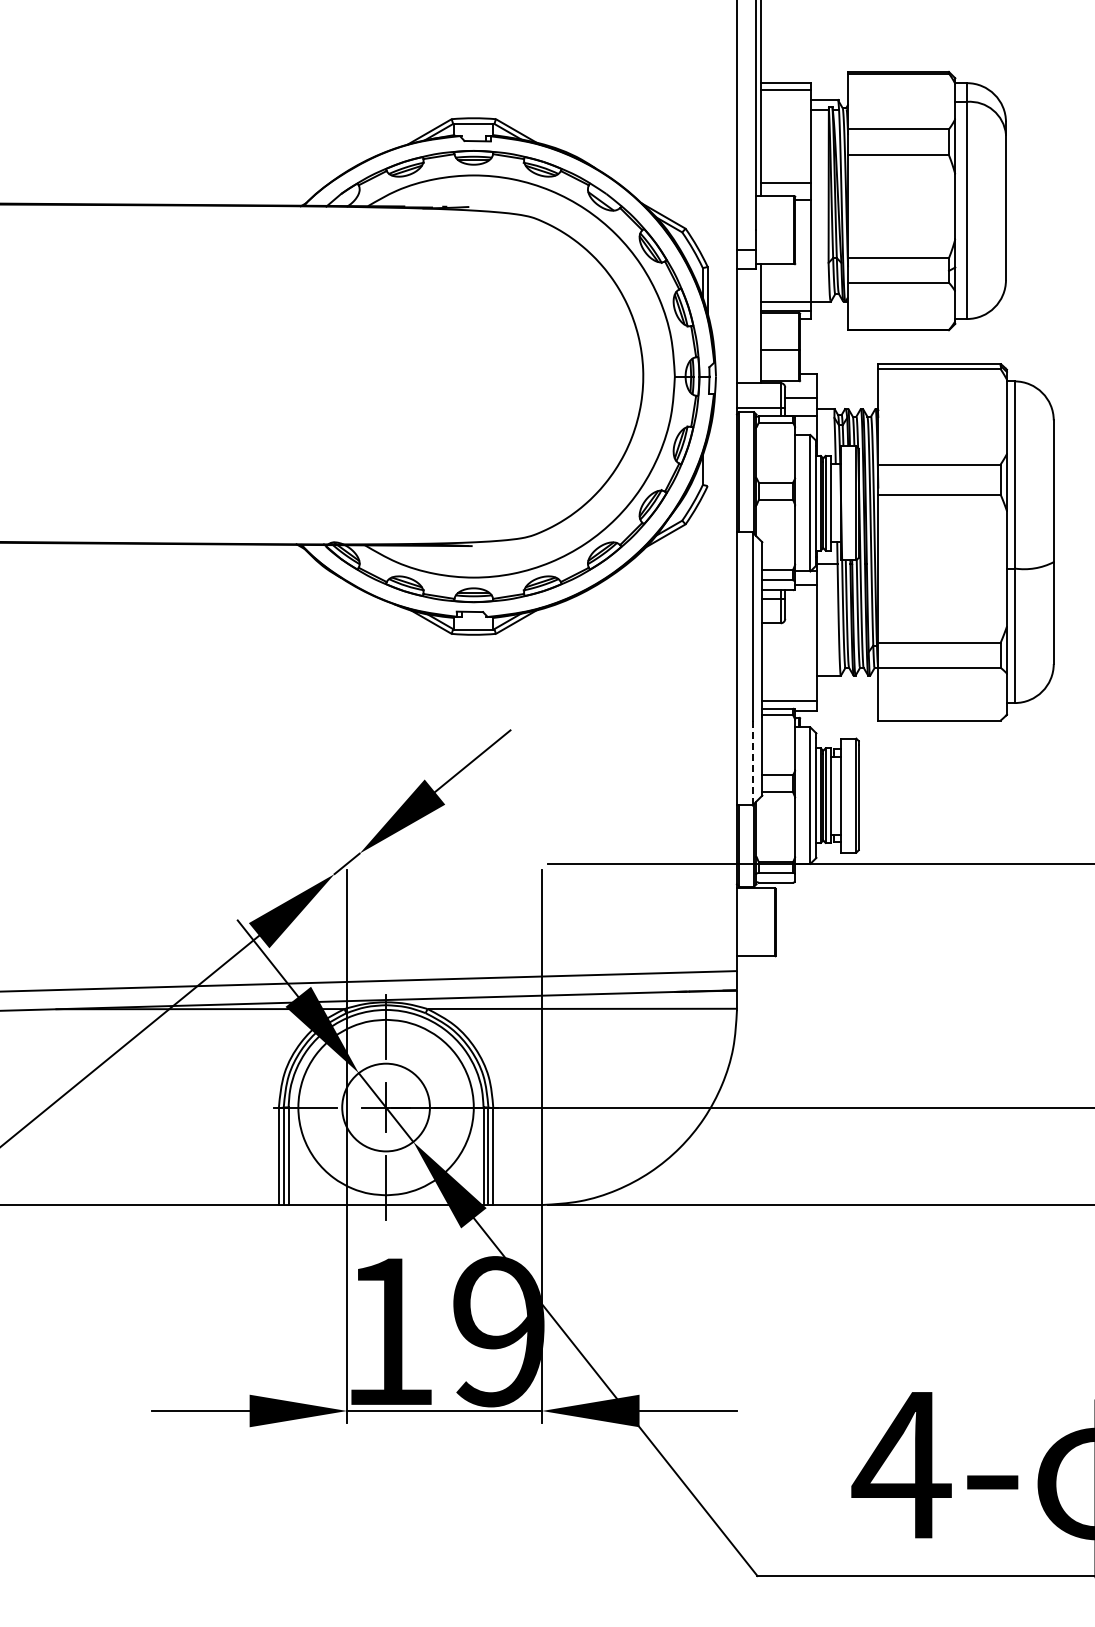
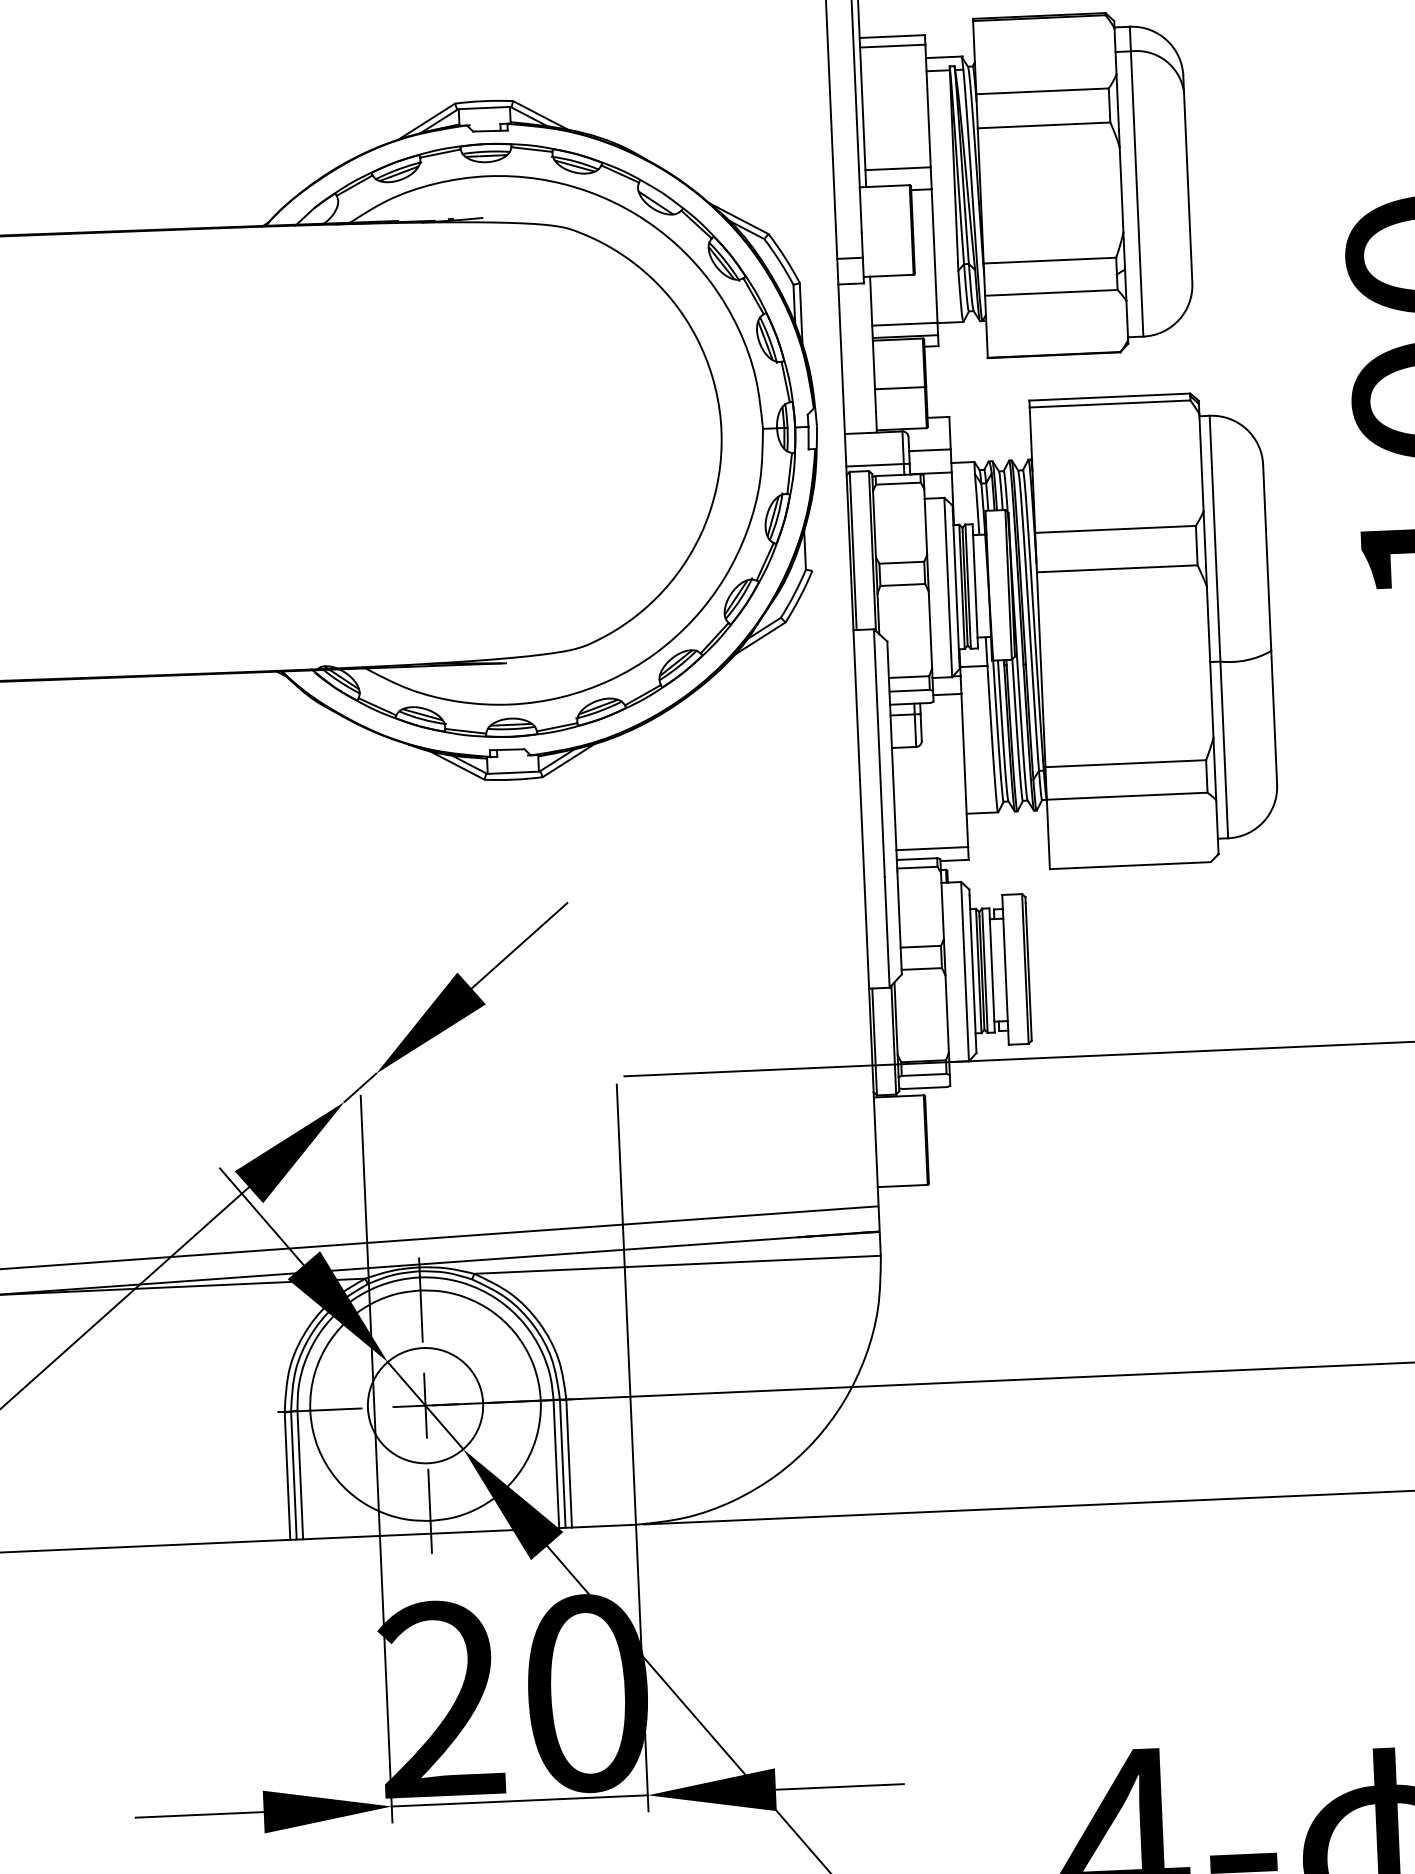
line: (752, 762) -> (887, 931), dashed -> solid
text: (443, 1331) -> (513, 1696), 19 -> 20

